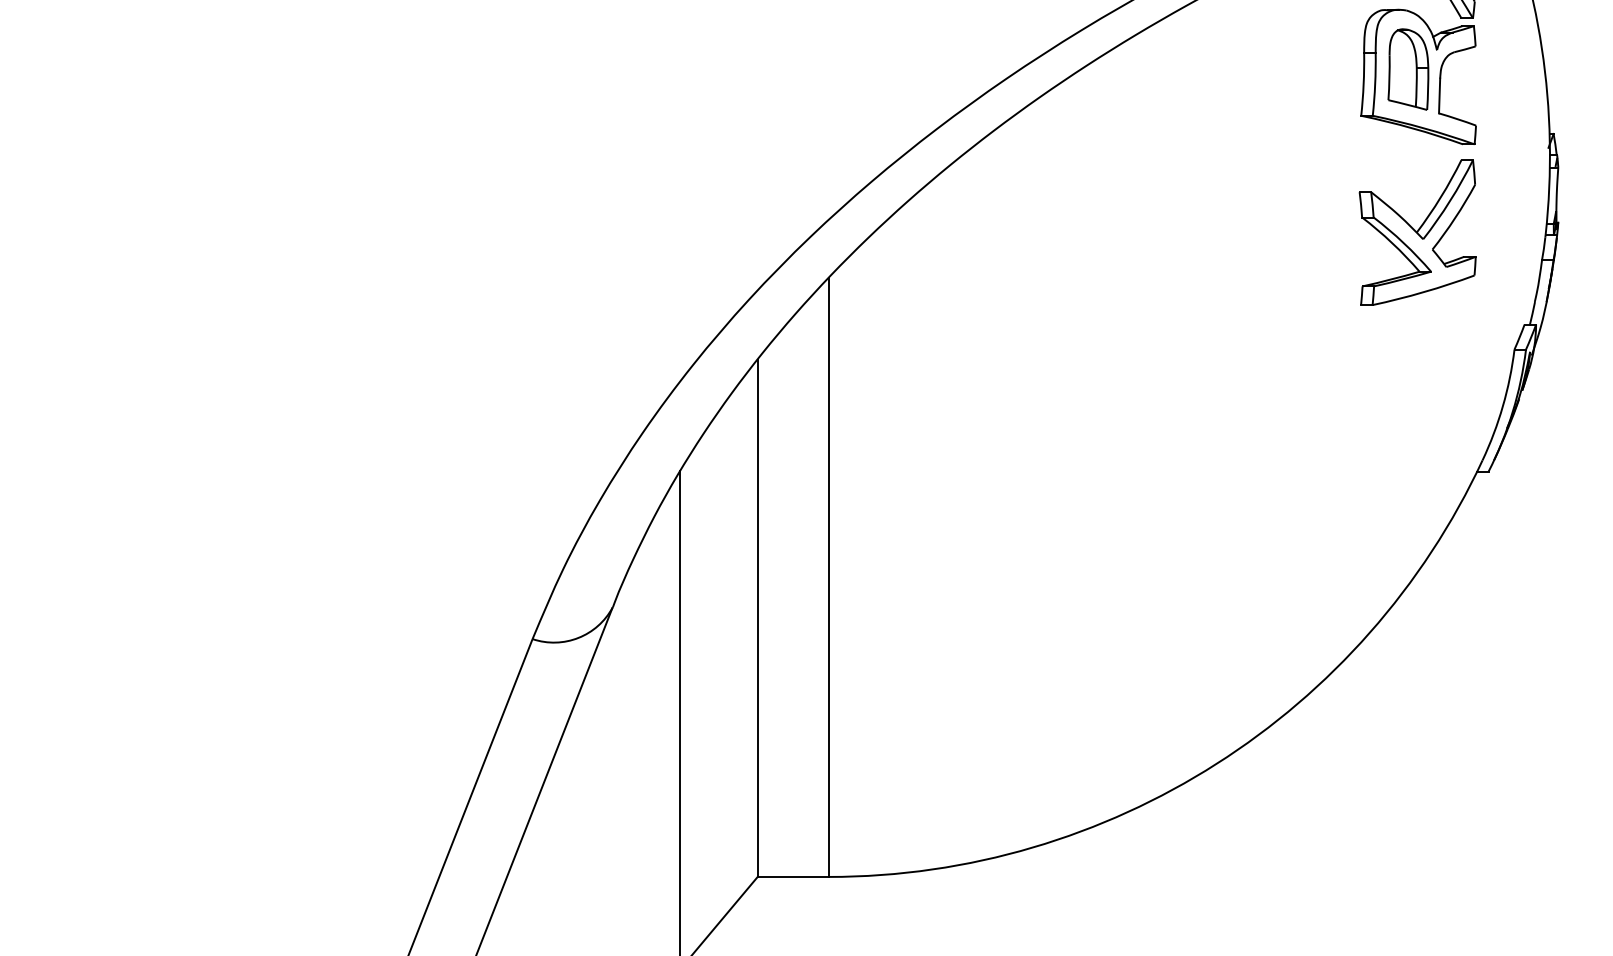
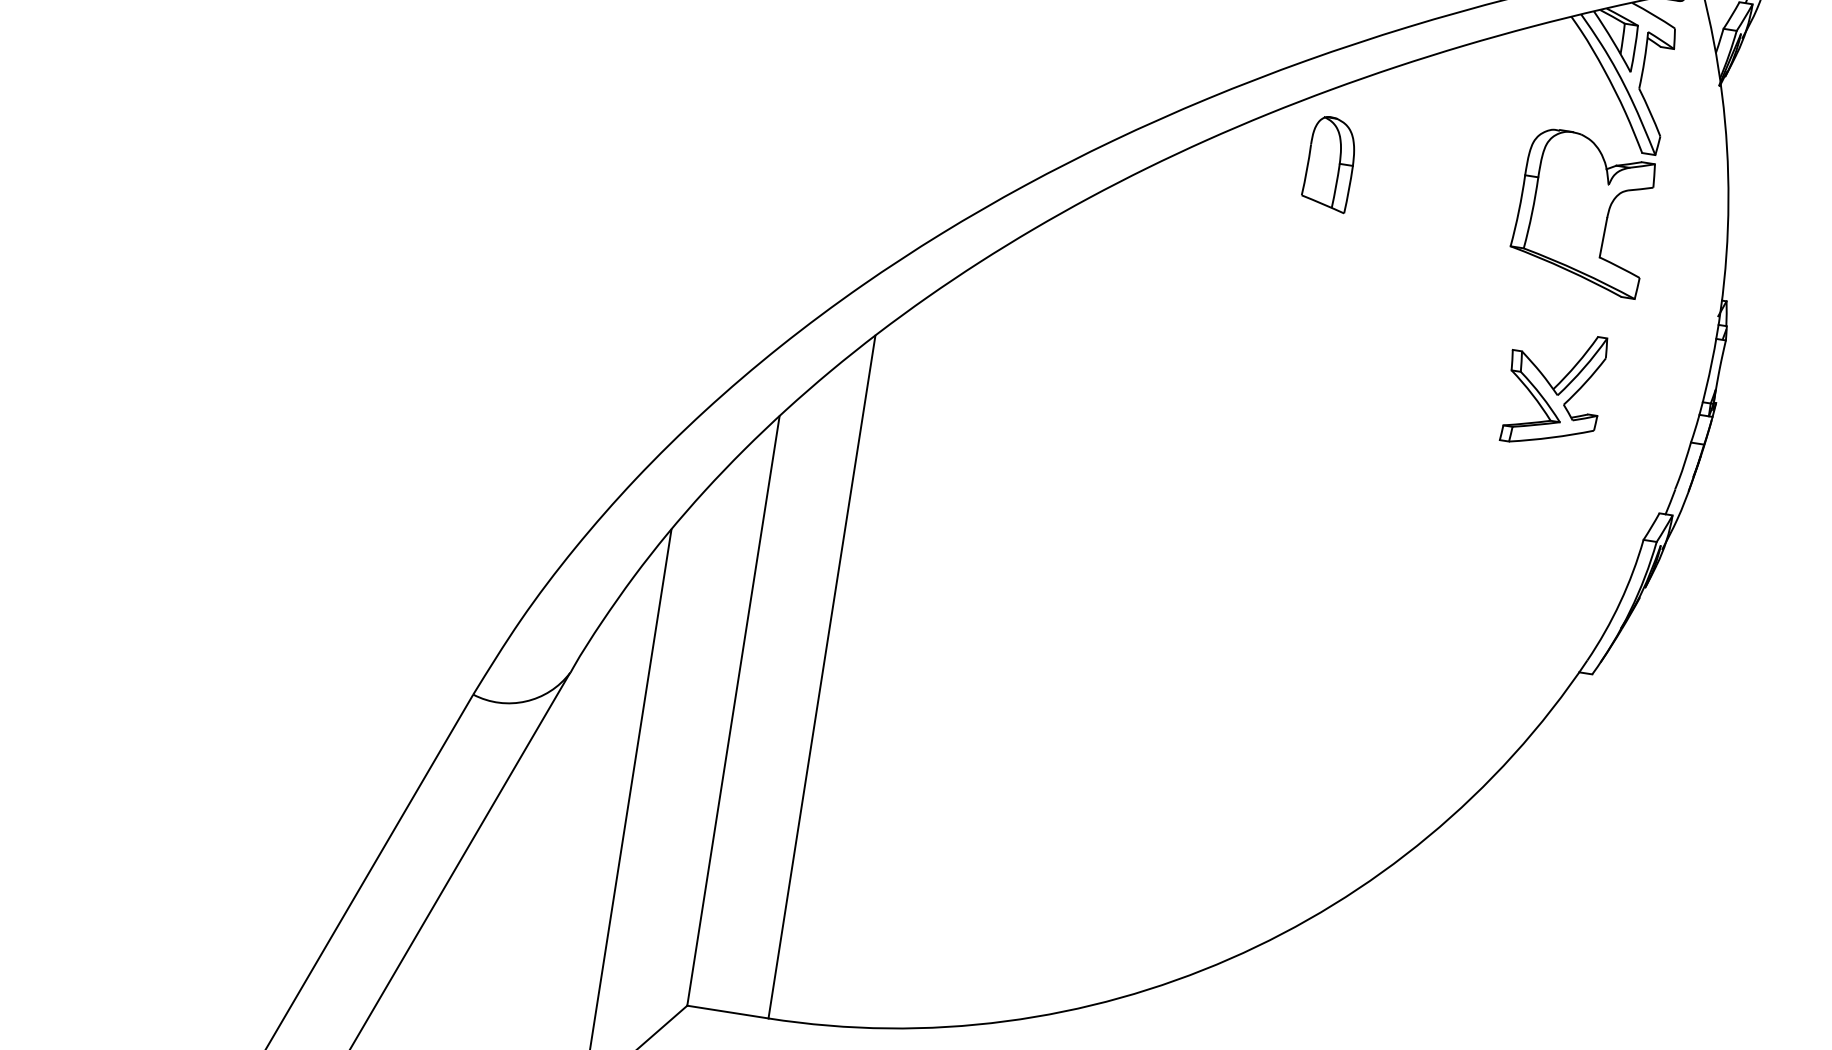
part: (1408, 69) -> (1330, 163), moved
part: (1417, 232) -> (1553, 389), size x0.7

